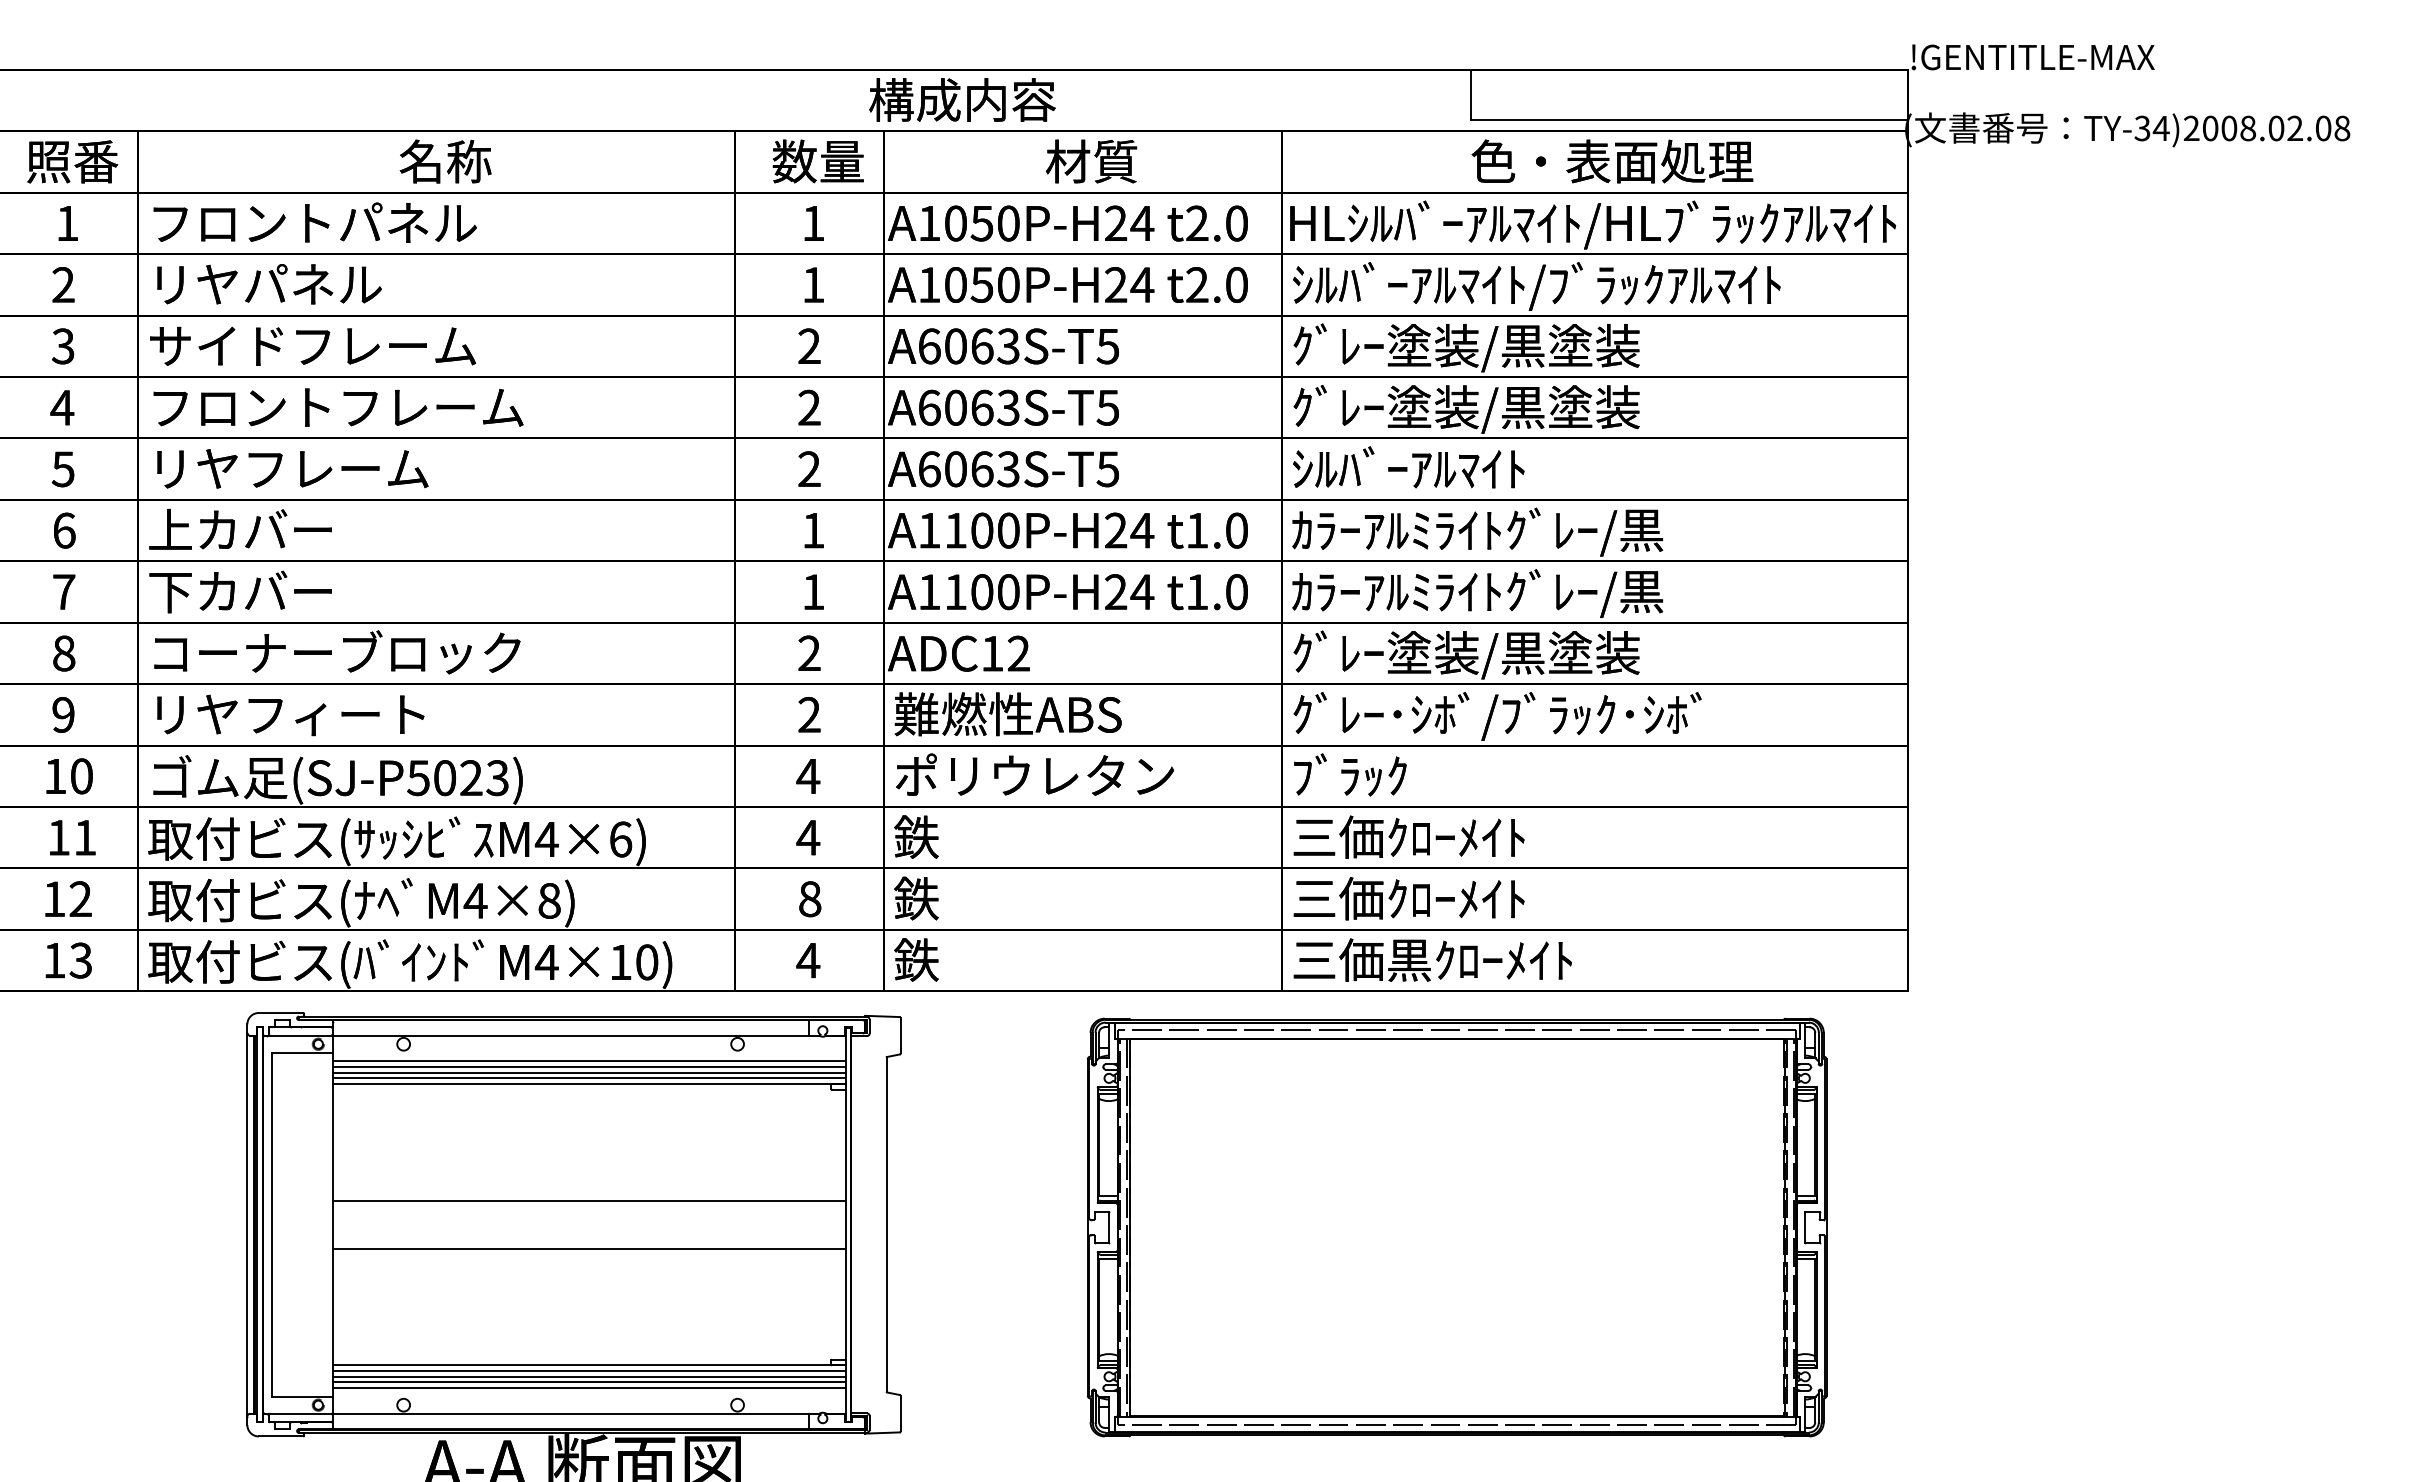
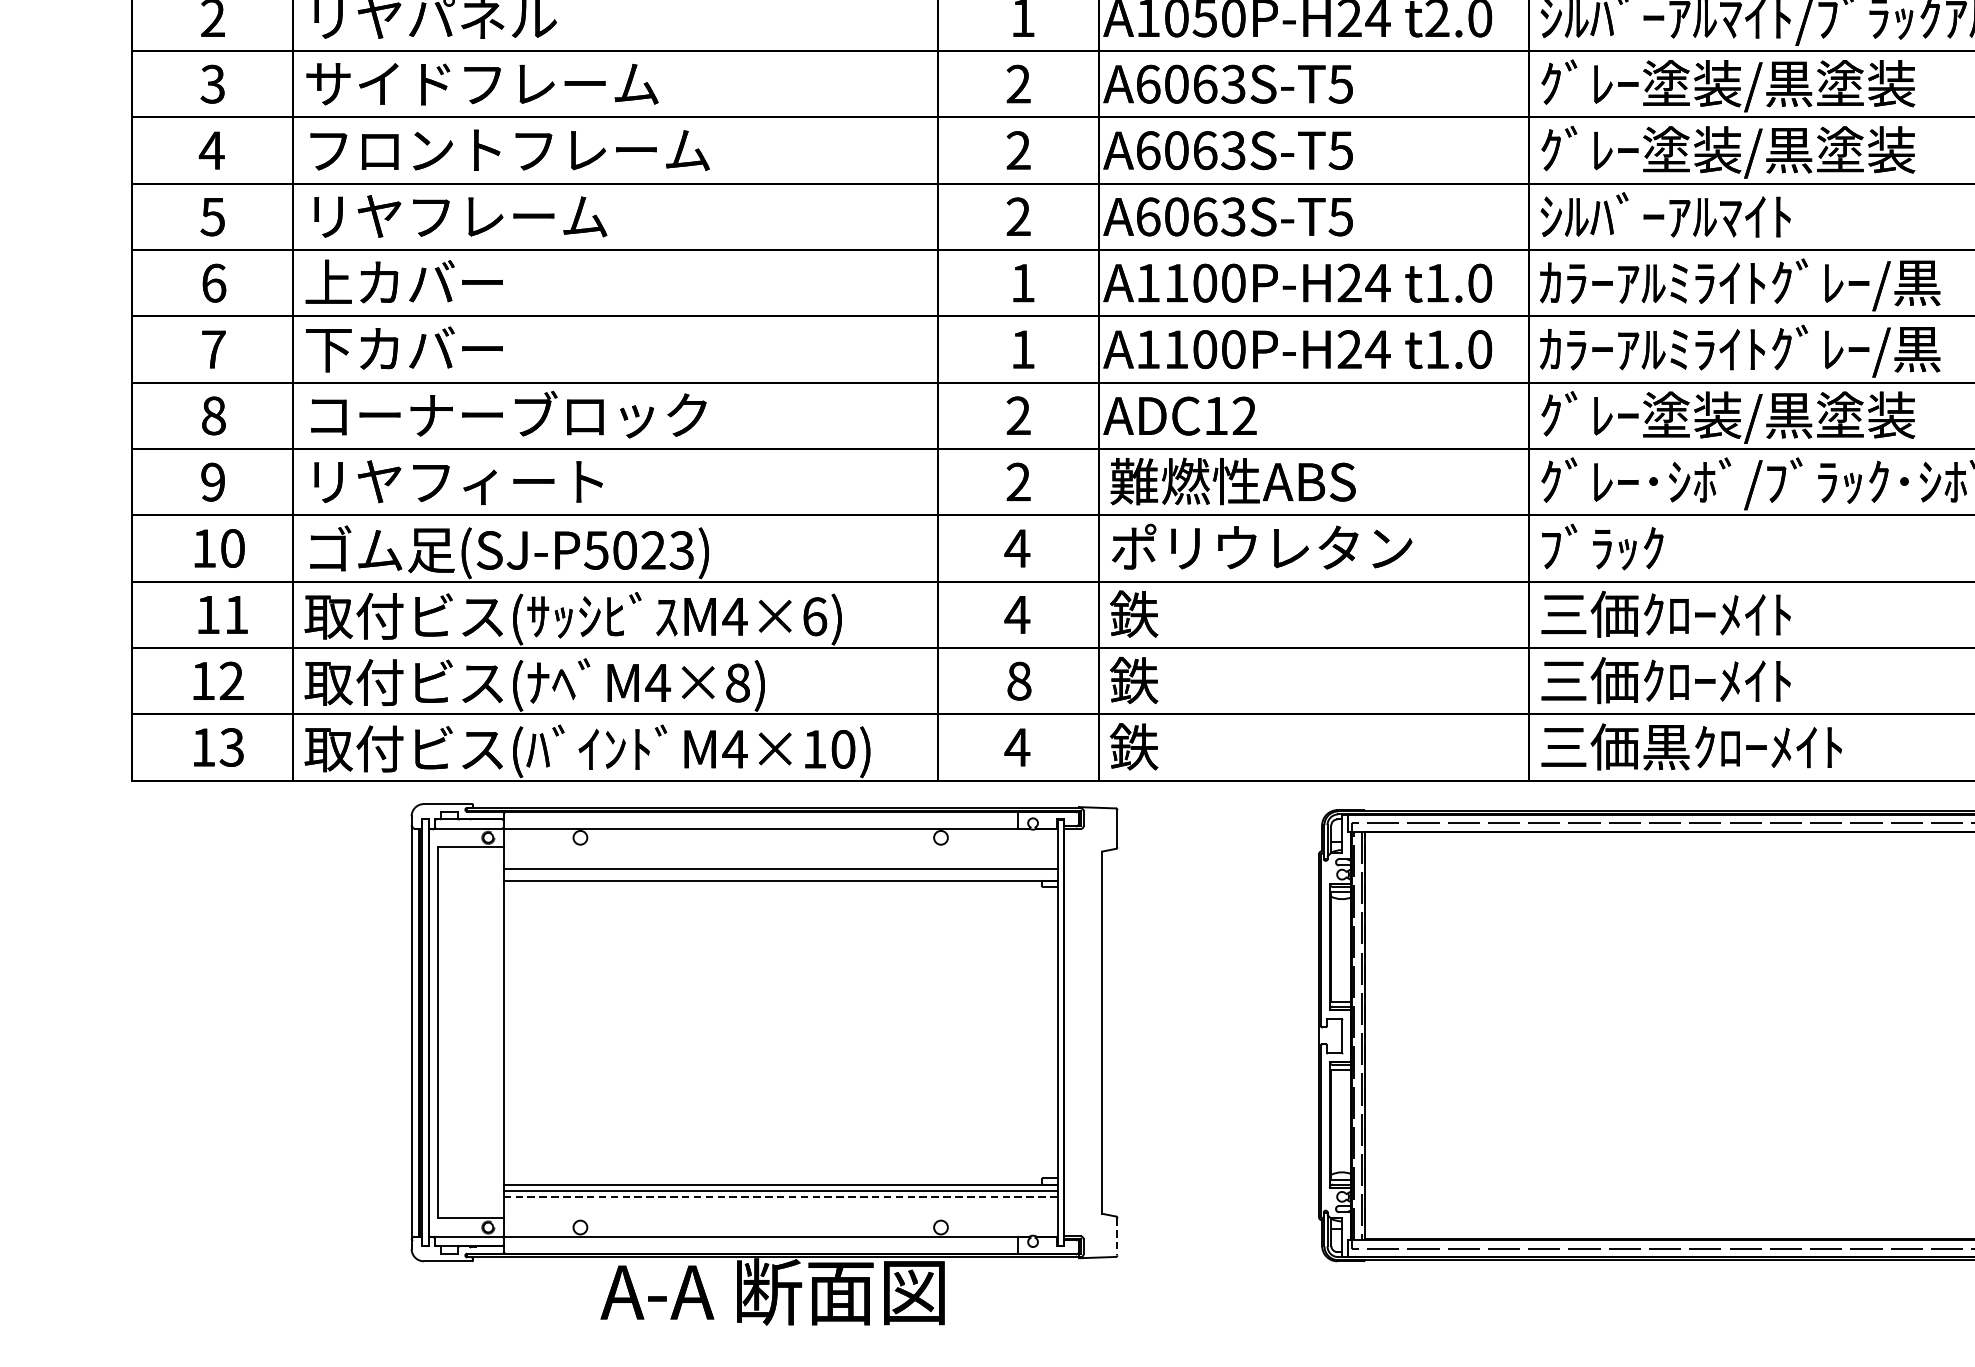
line: (588, 1061) -> (780, 856), removed
line: (588, 1067) -> (780, 862), removed
line: (588, 1078) -> (780, 874), removed
line: (588, 1200) -> (780, 1006), removed
line: (588, 1248) -> (780, 1058), removed
line: (589, 1376) -> (781, 1196), solid -> dashed
line: (588, 1382) -> (780, 1203), removed
line: (588, 1388) -> (780, 1209), removed
line: (901, 1414) -> (1117, 1237), solid -> dashed

